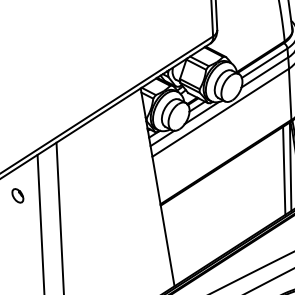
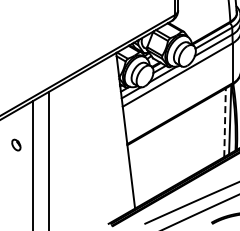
line: (284, 170) -> (225, 122), solid -> dashed
part: (18, 195) -> (16, 144), moved

